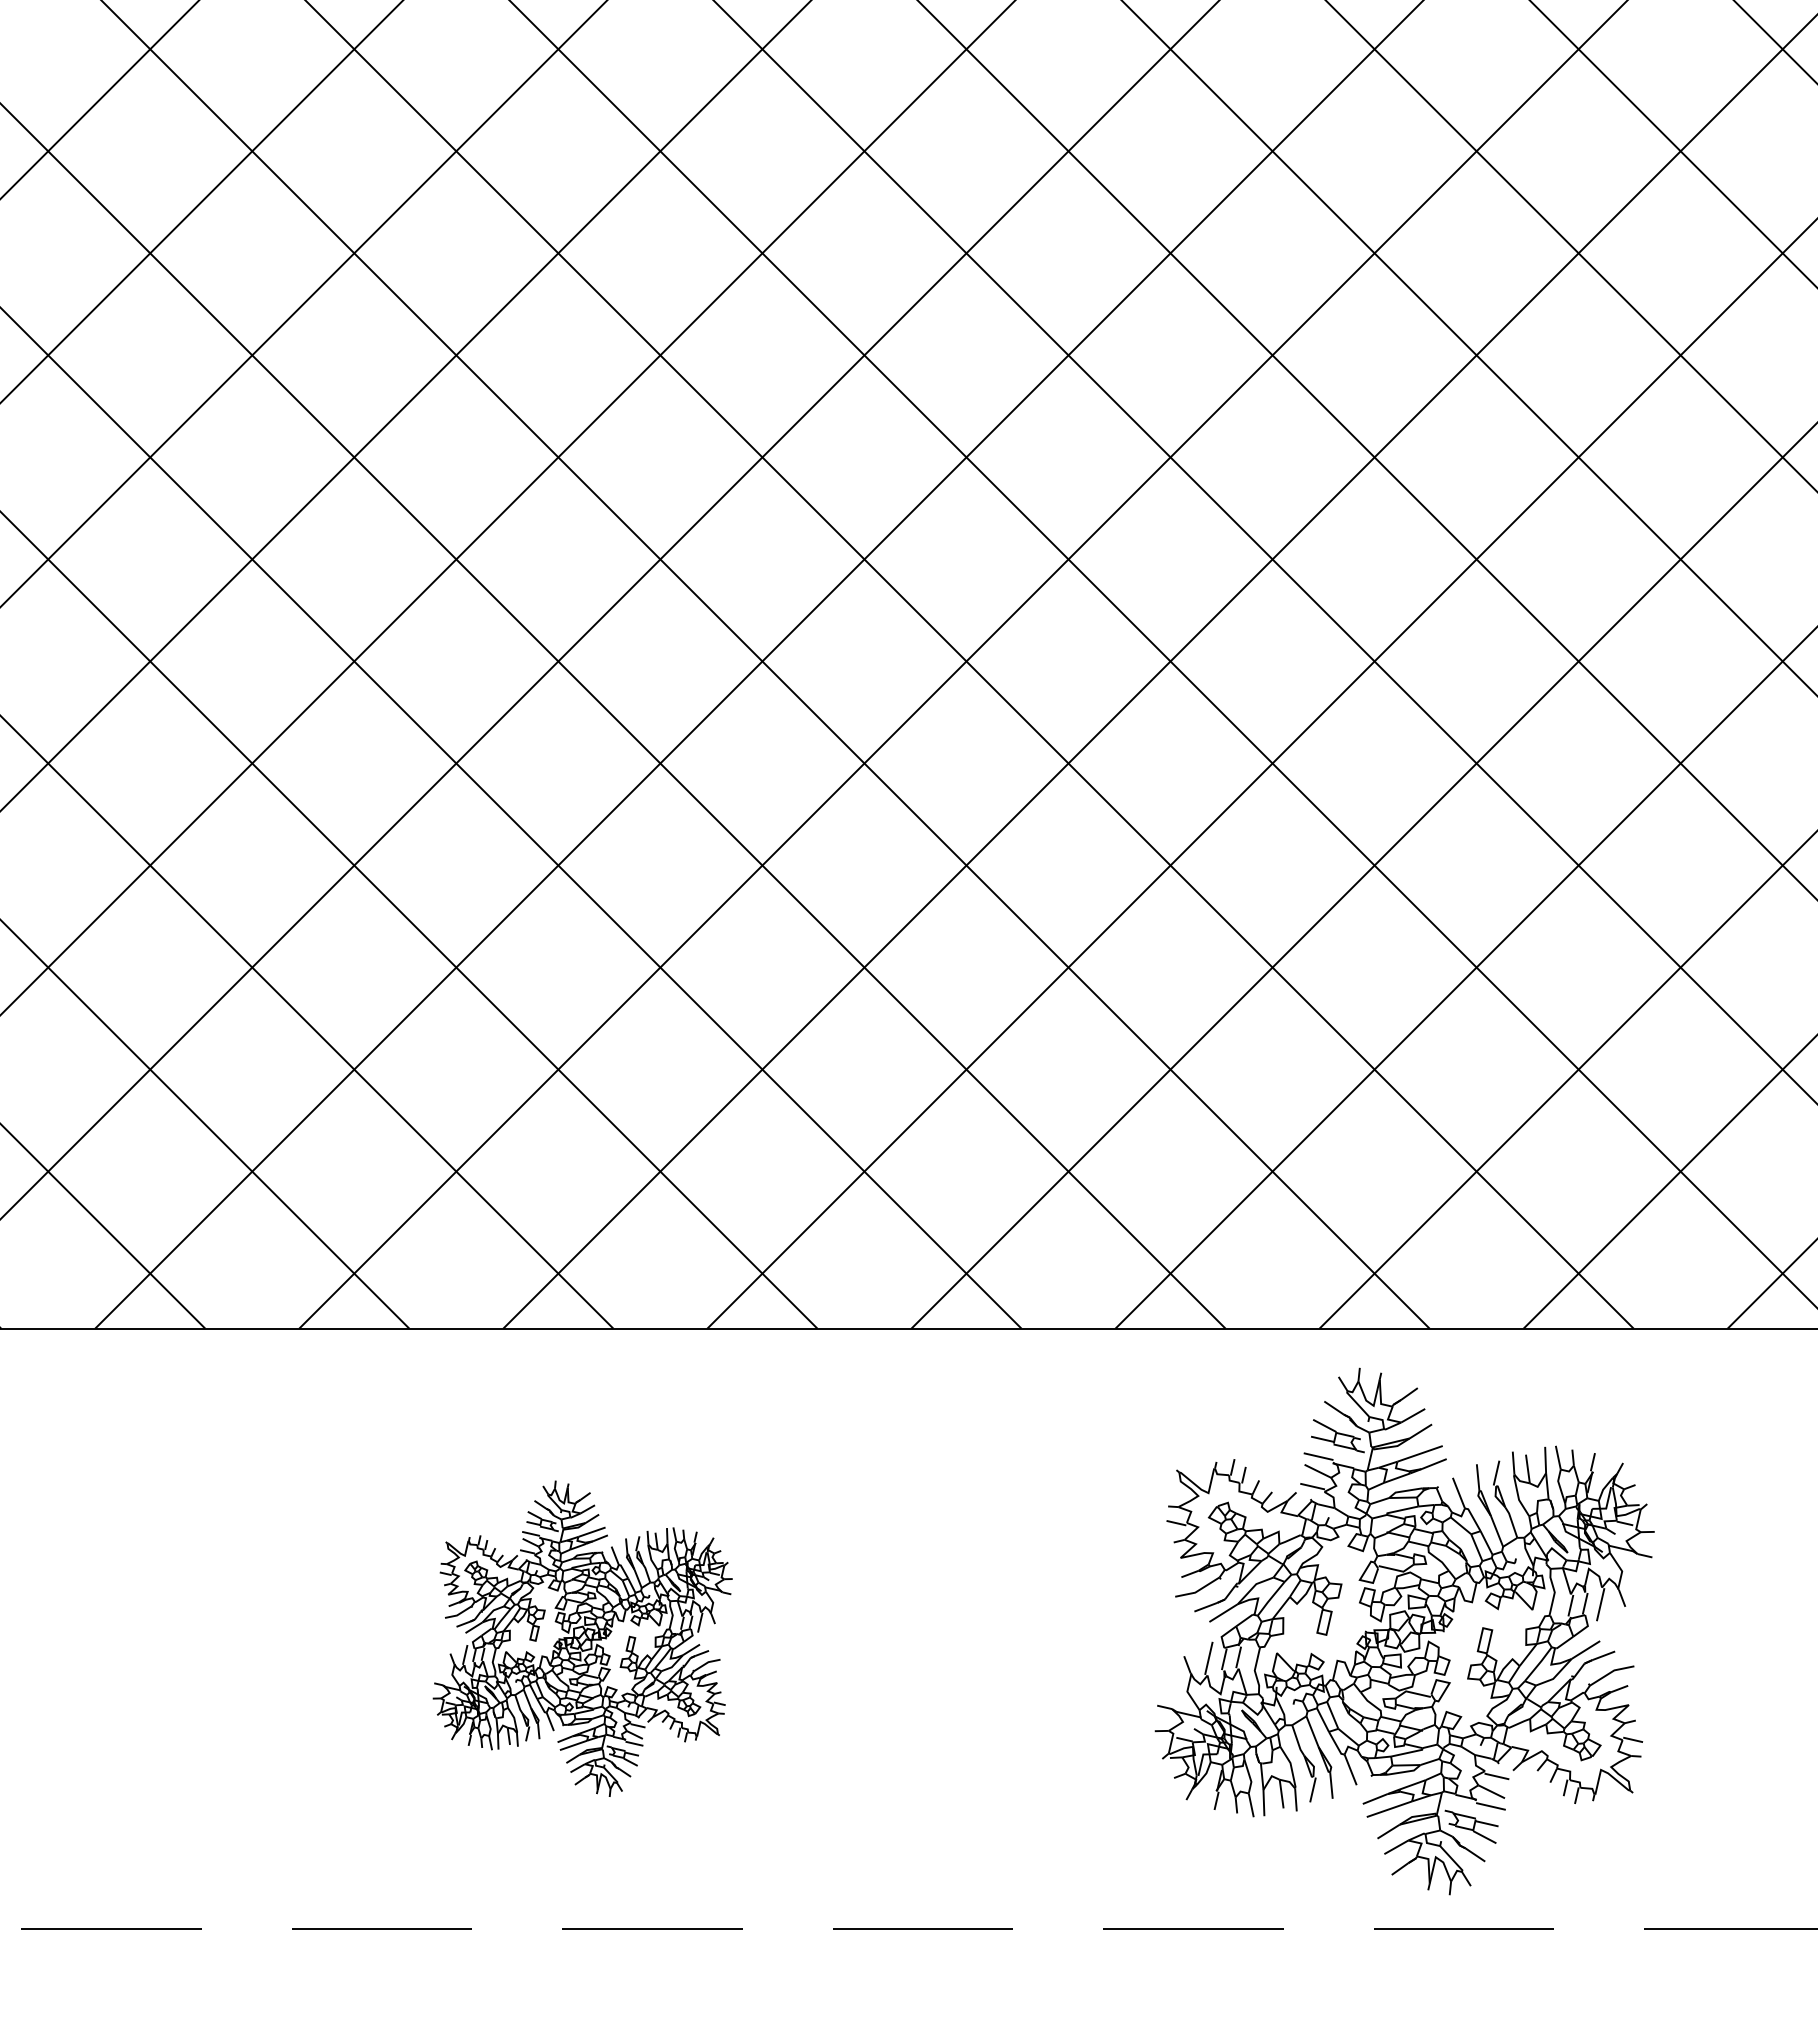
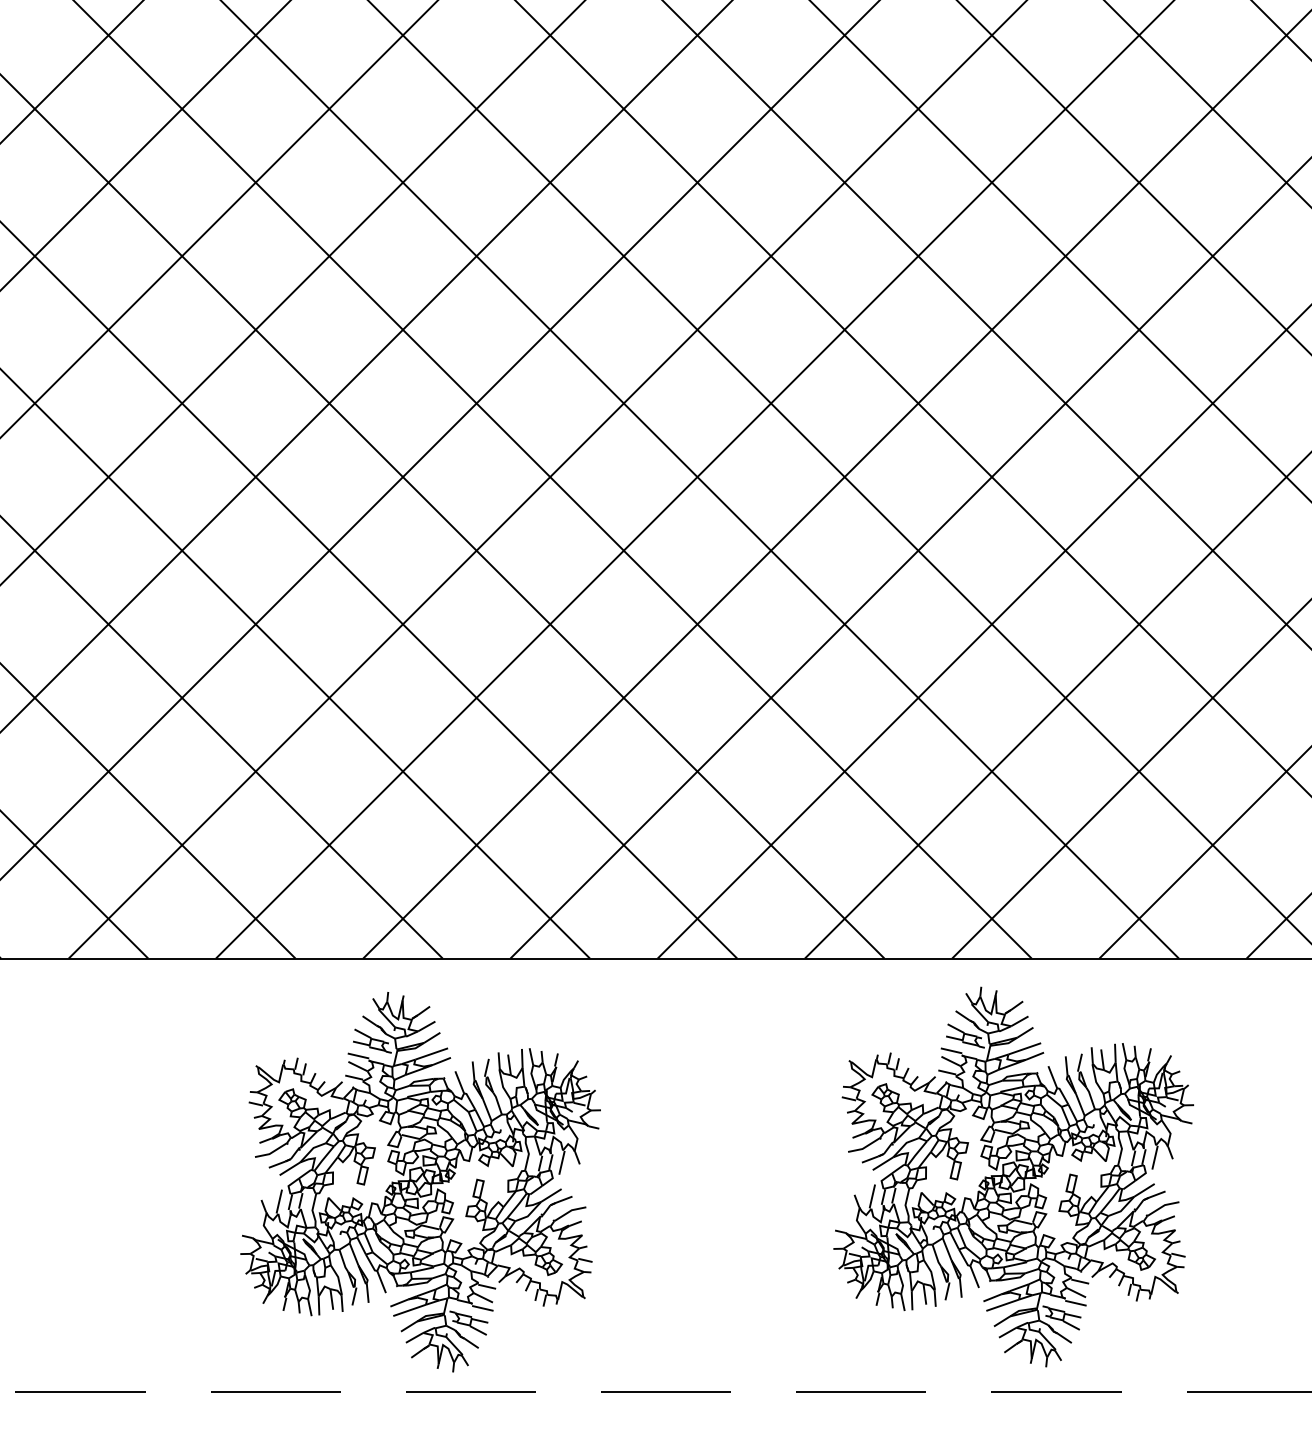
part: (582, 1639) -> (420, 1182), size x1.67

